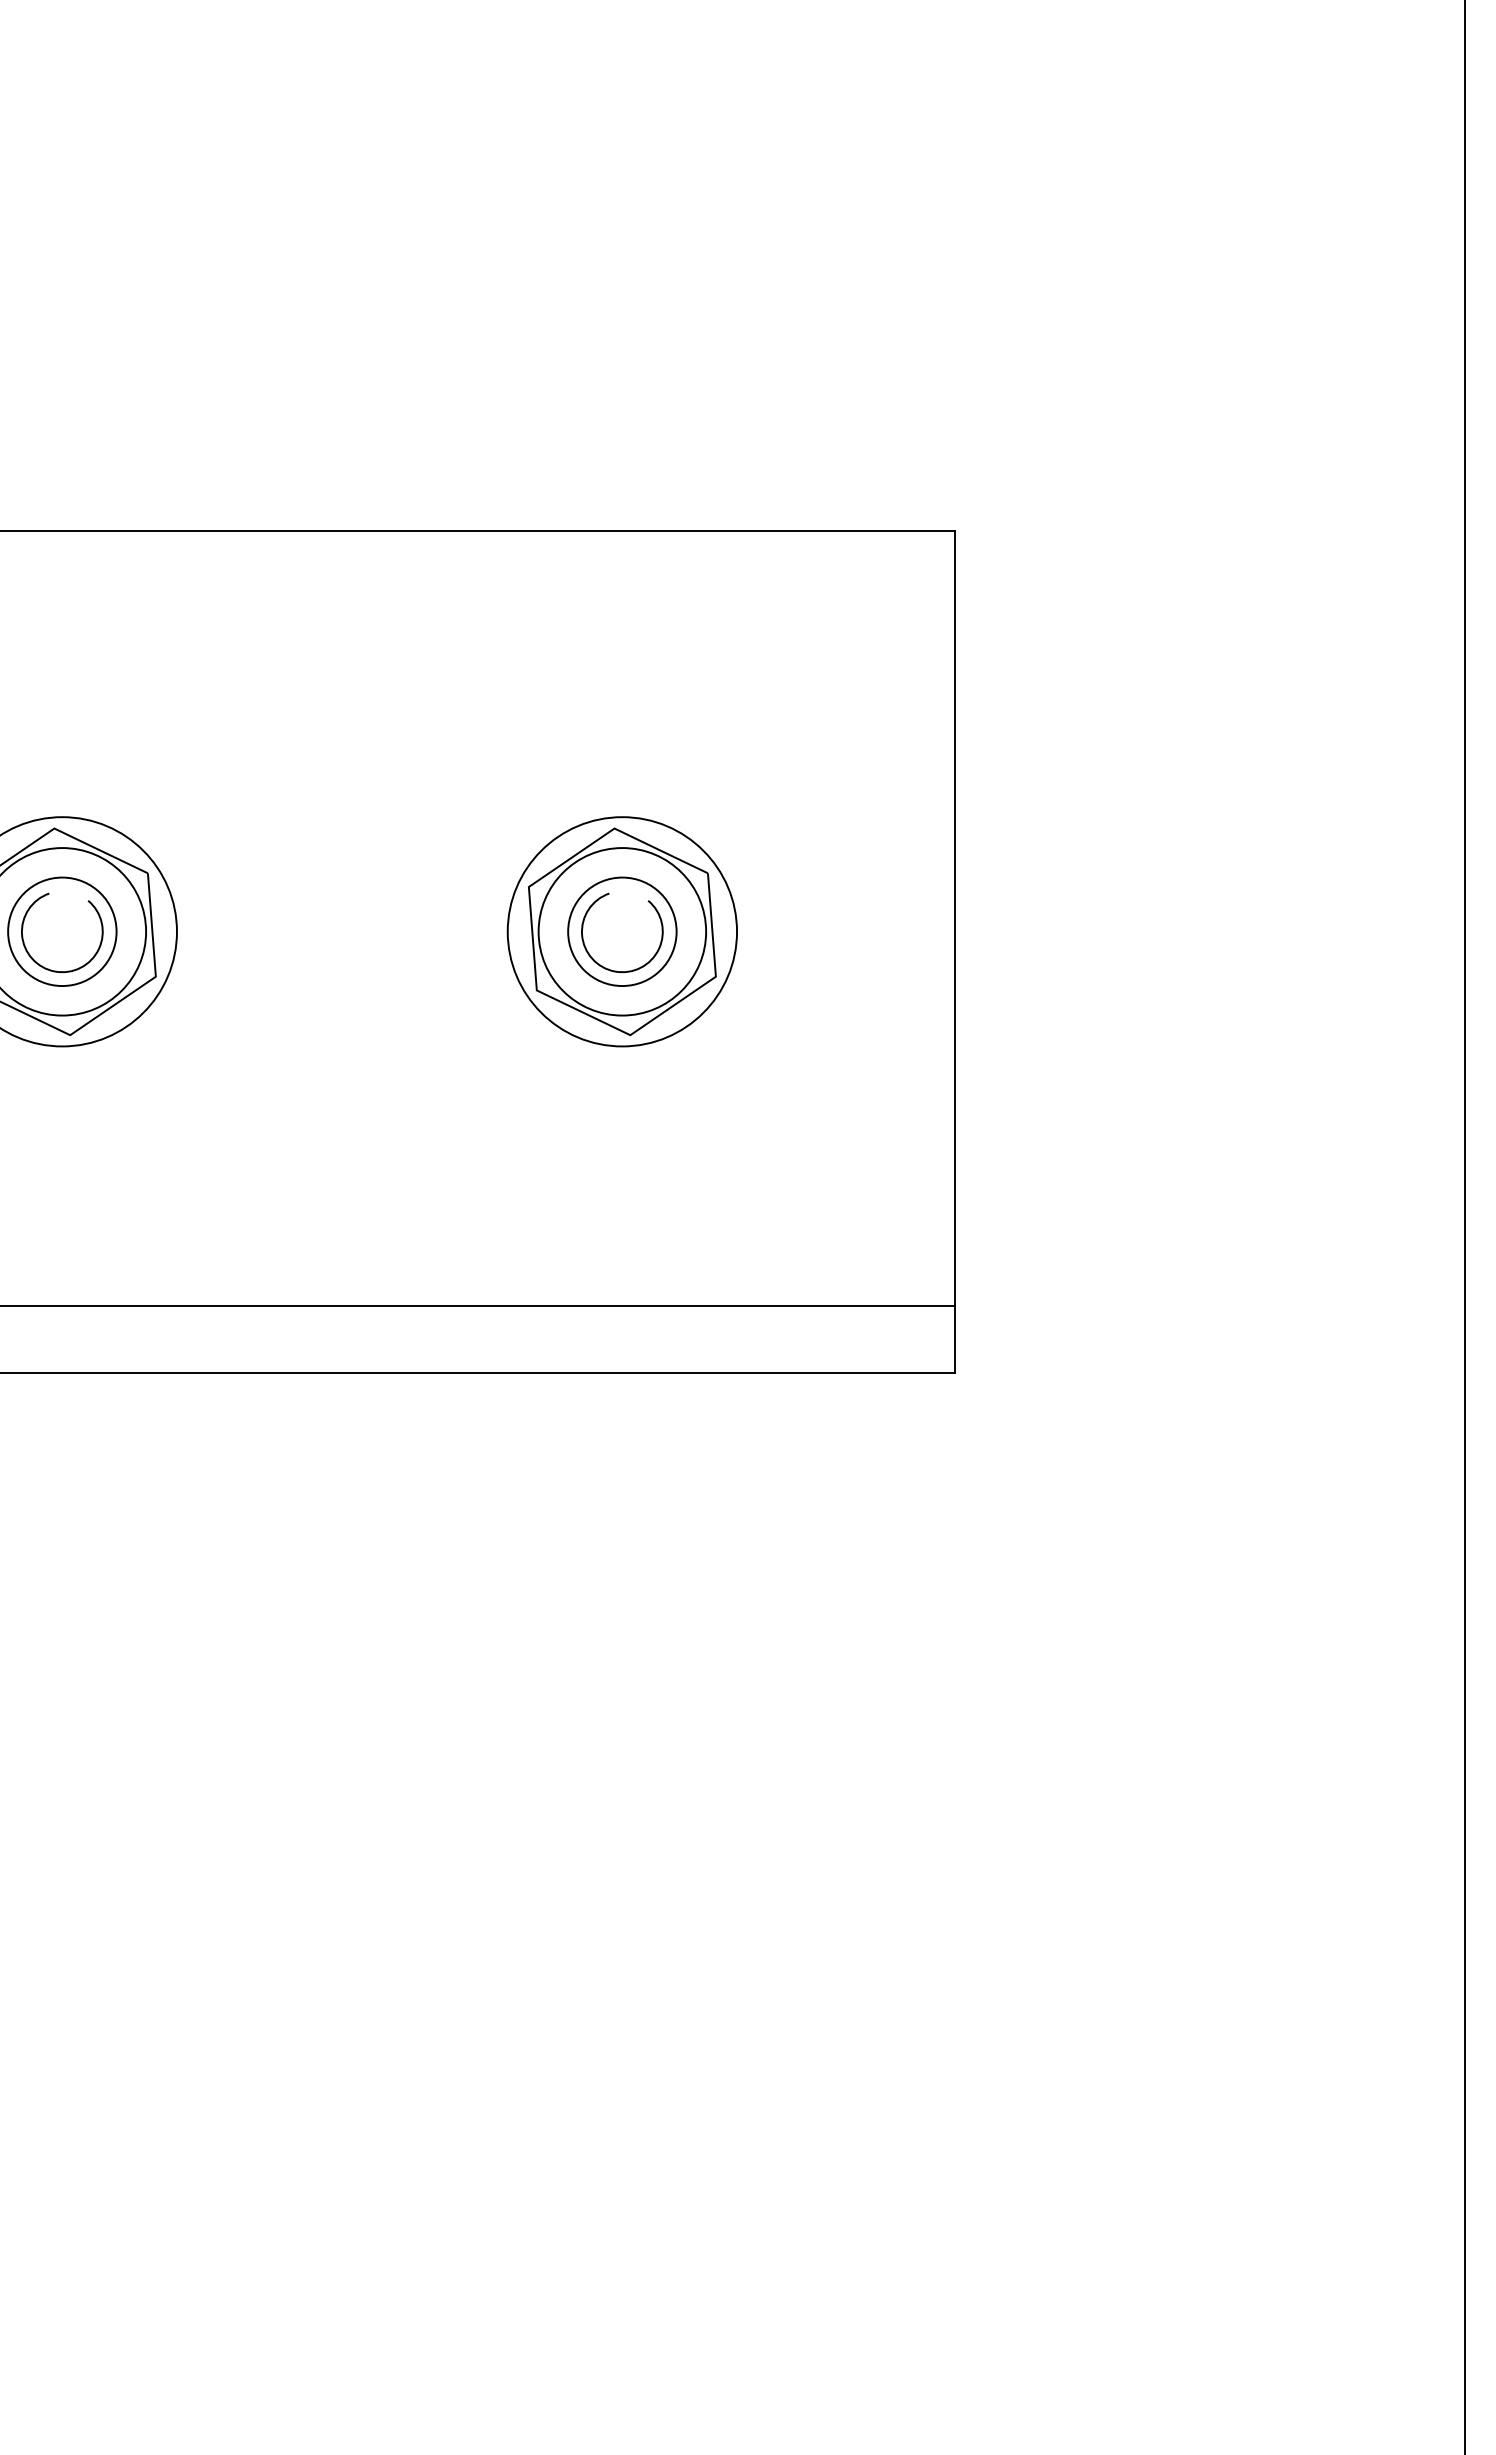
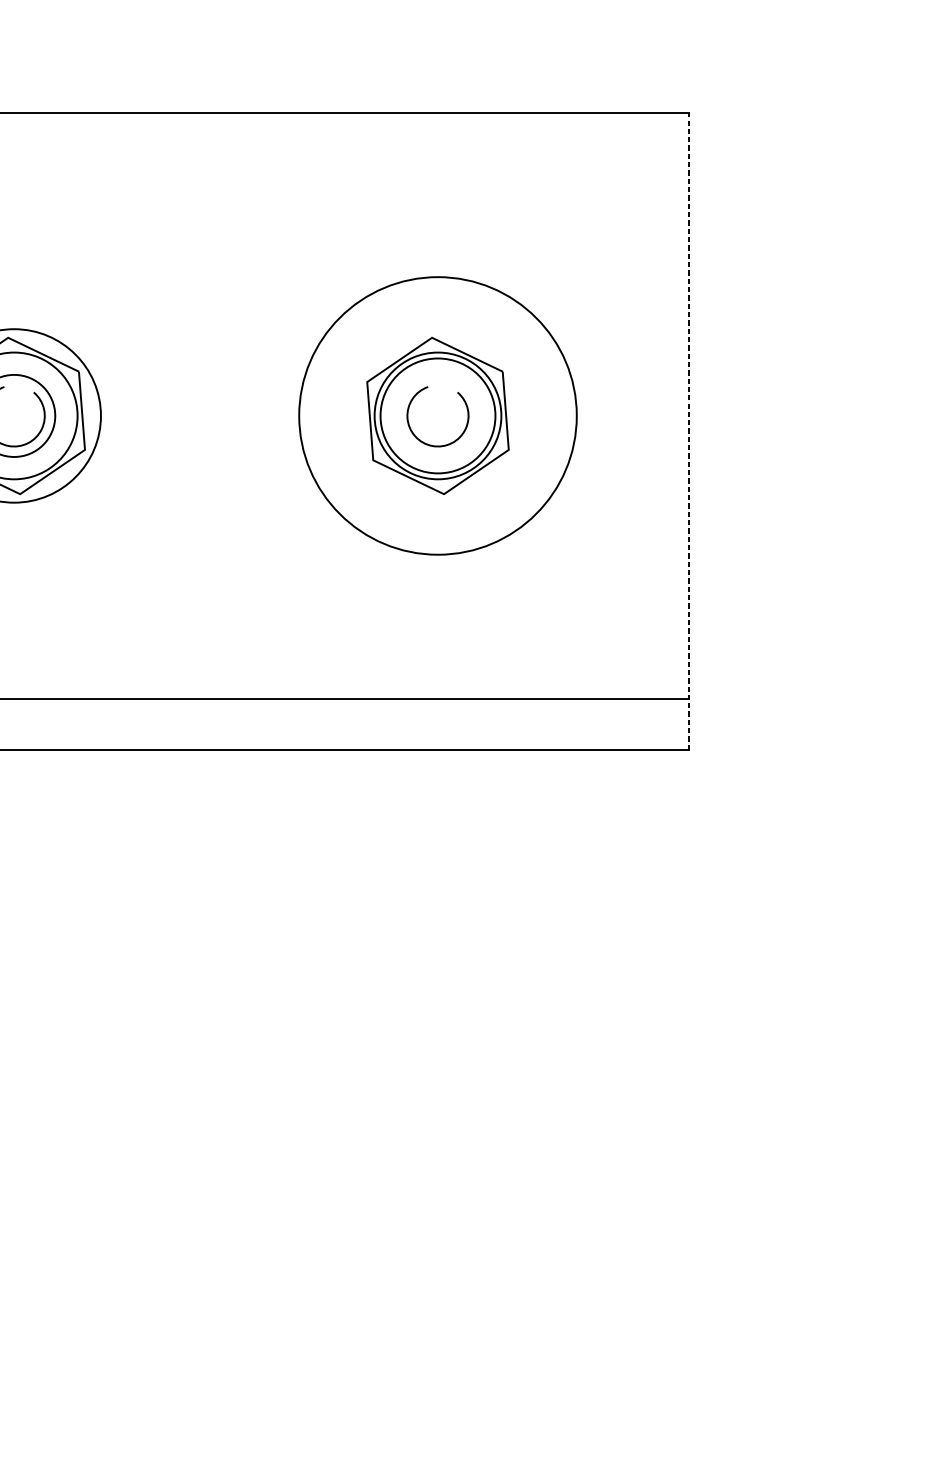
circle: (622, 931) -> (438, 415), size x1.4
circle: (622, 931) -> (438, 415), size x1.6
line: (954, 951) -> (689, 430), solid -> dashed

